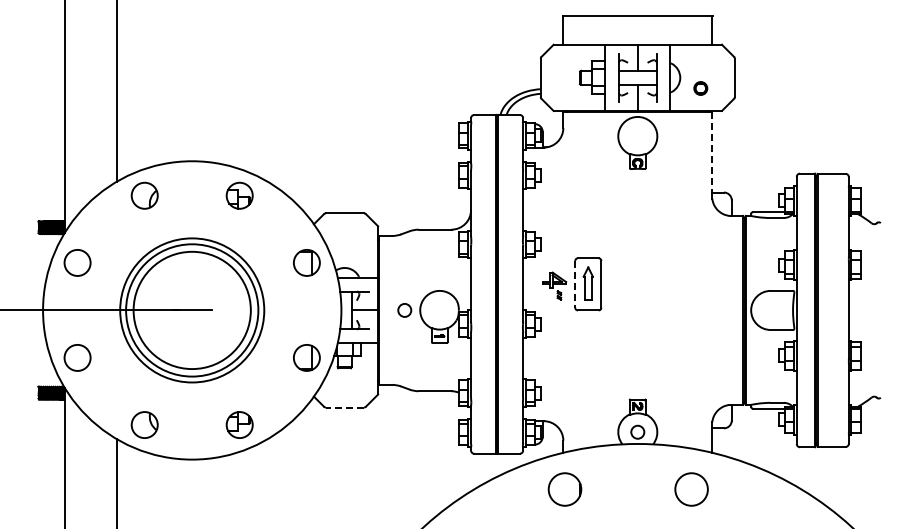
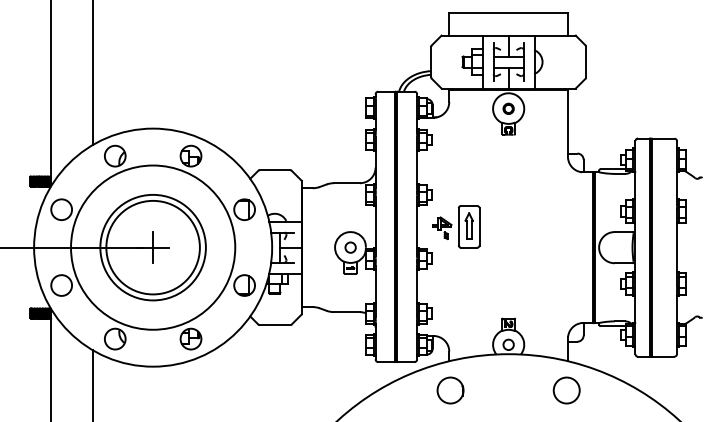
circle: (700, 88) -> (508, 108), moved
line: (712, 152) -> (568, 121), dashed -> solid
line: (575, 284) -> (458, 226), dashed -> solid
line: (192, 309) -> (153, 246), added
circle: (192, 310) -> (153, 247), size x1.43
circle: (404, 310) -> (350, 247), moved
line: (344, 407) -> (274, 325), dashed -> solid
circle: (691, 489) -> (566, 390), moved

